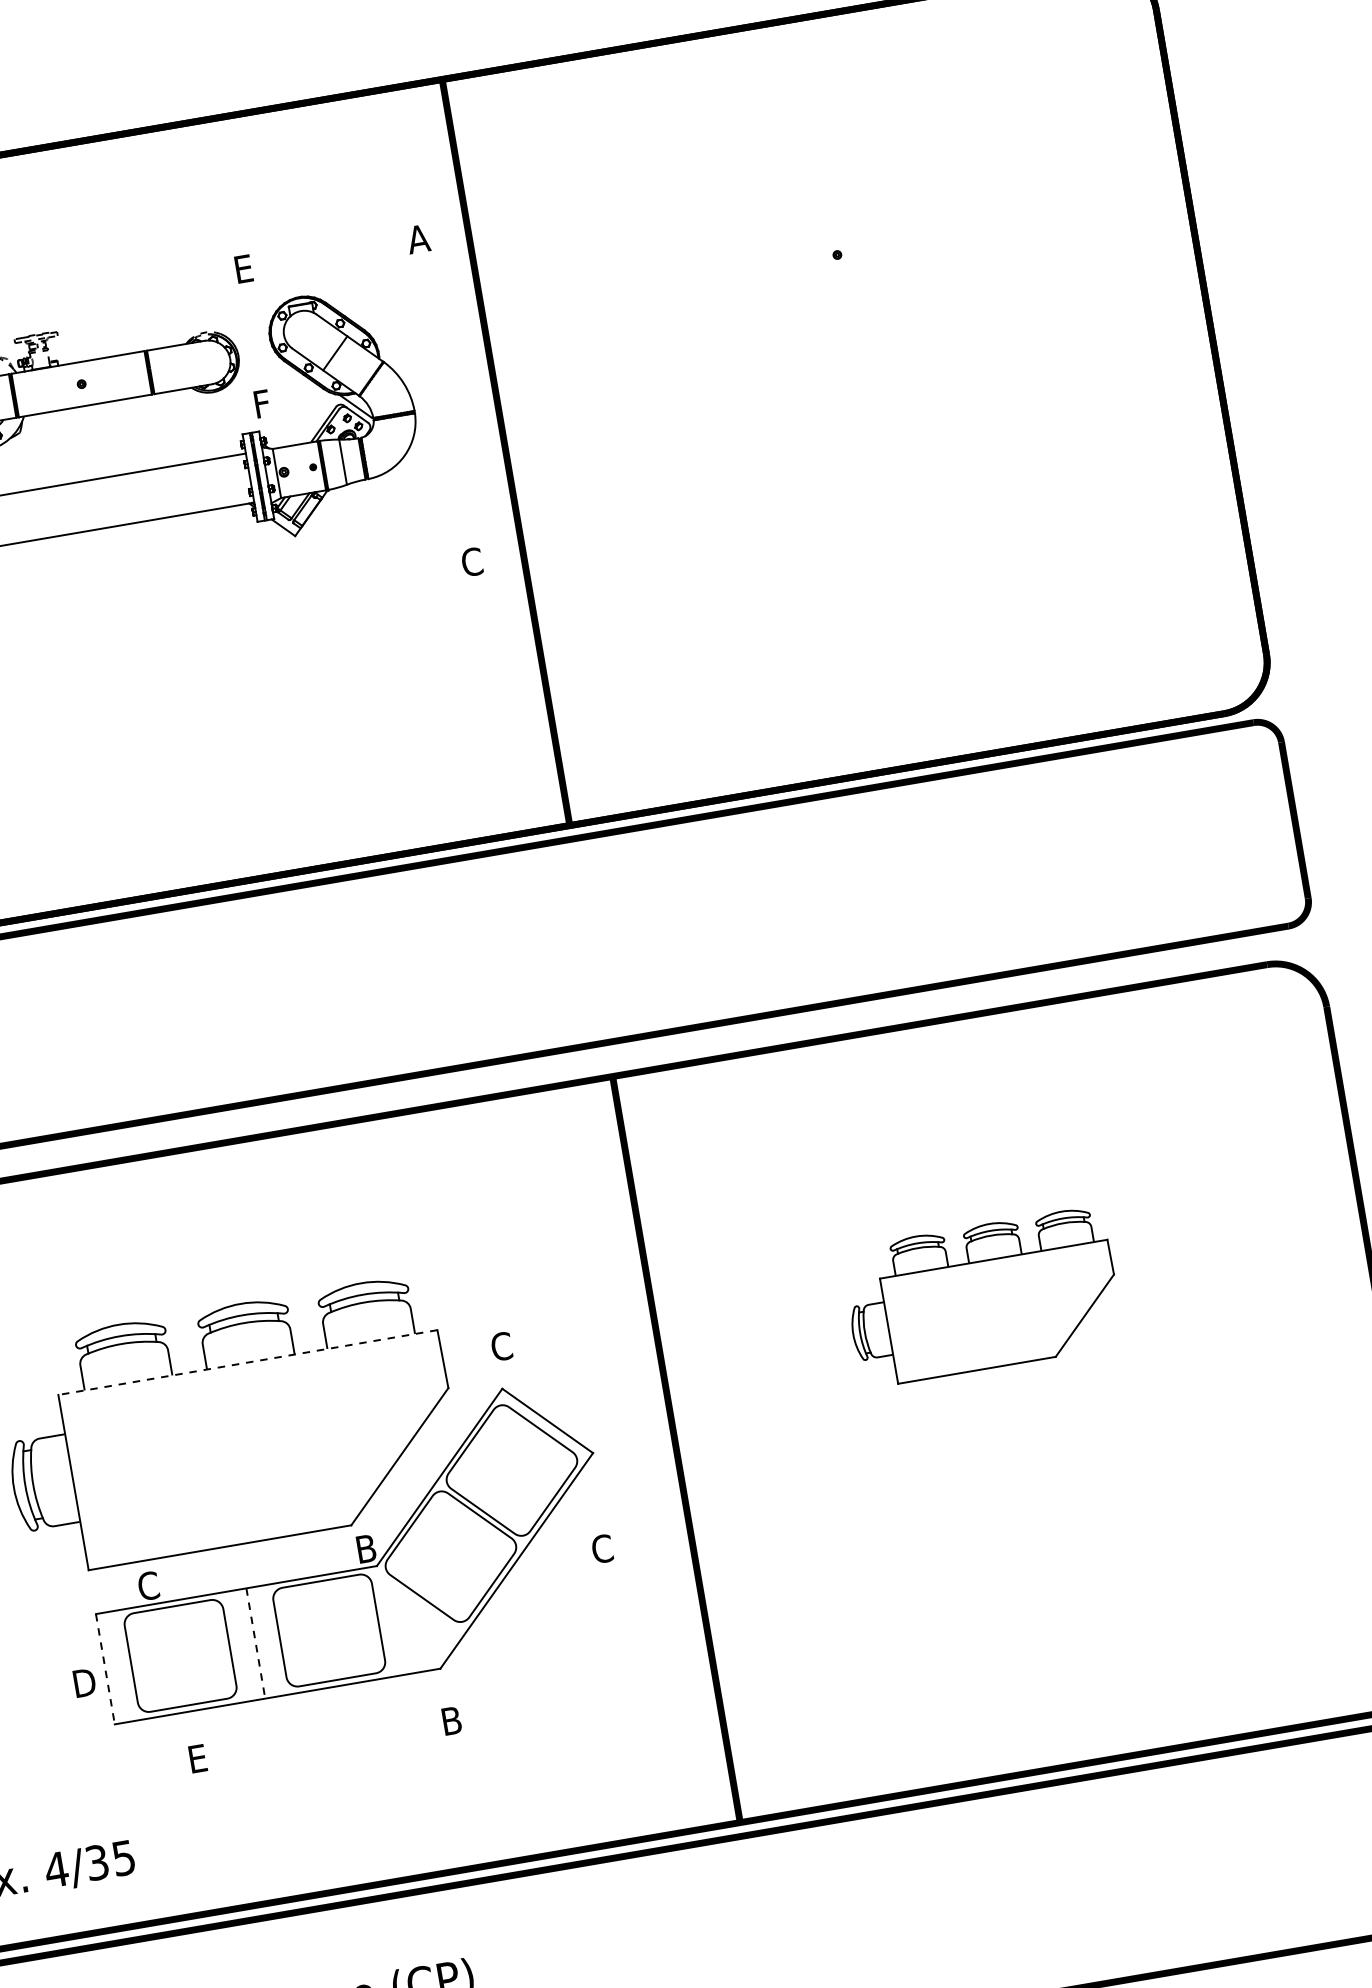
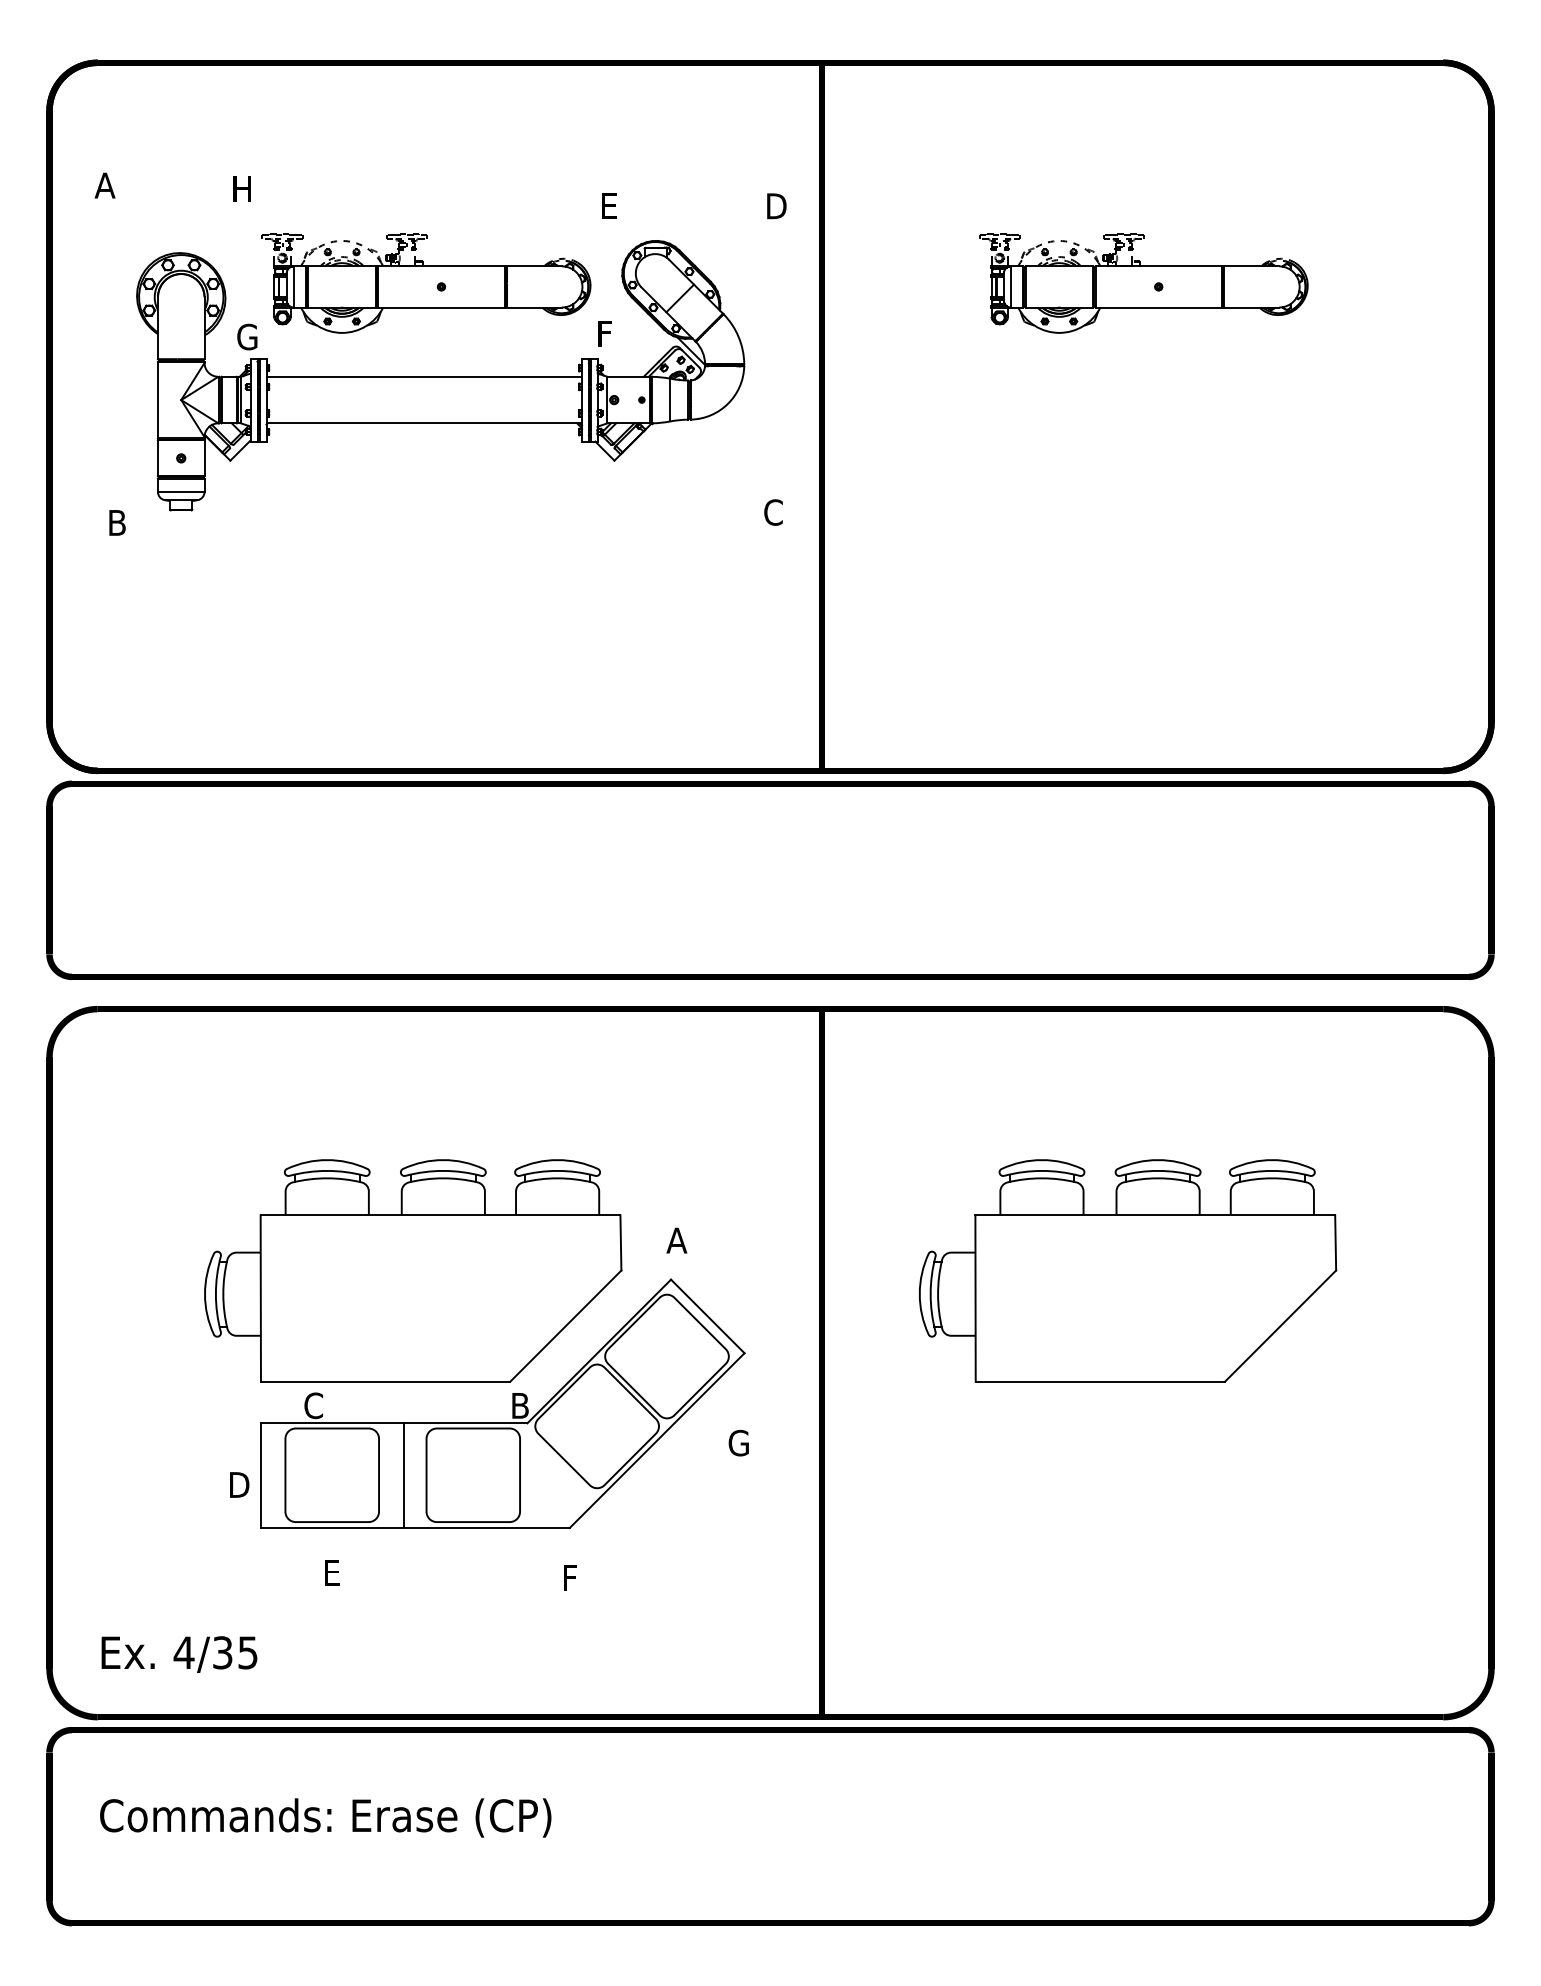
text: (419, 239) -> (775, 206), A -> D
part: (820, 254) -> (1143, 283), added
part: (982, 1296) -> (1128, 1270), size x1.67
text: (501, 1346) -> (676, 1240), C -> A
line: (247, 1362) -> (440, 1215), dashed -> solid
text: (602, 1549) -> (738, 1443), C -> G
line: (255, 1643) -> (403, 1475), dashed -> solid
line: (105, 1670) -> (260, 1476), dashed -> solid
text: (452, 1720) -> (572, 1577), B -> F

